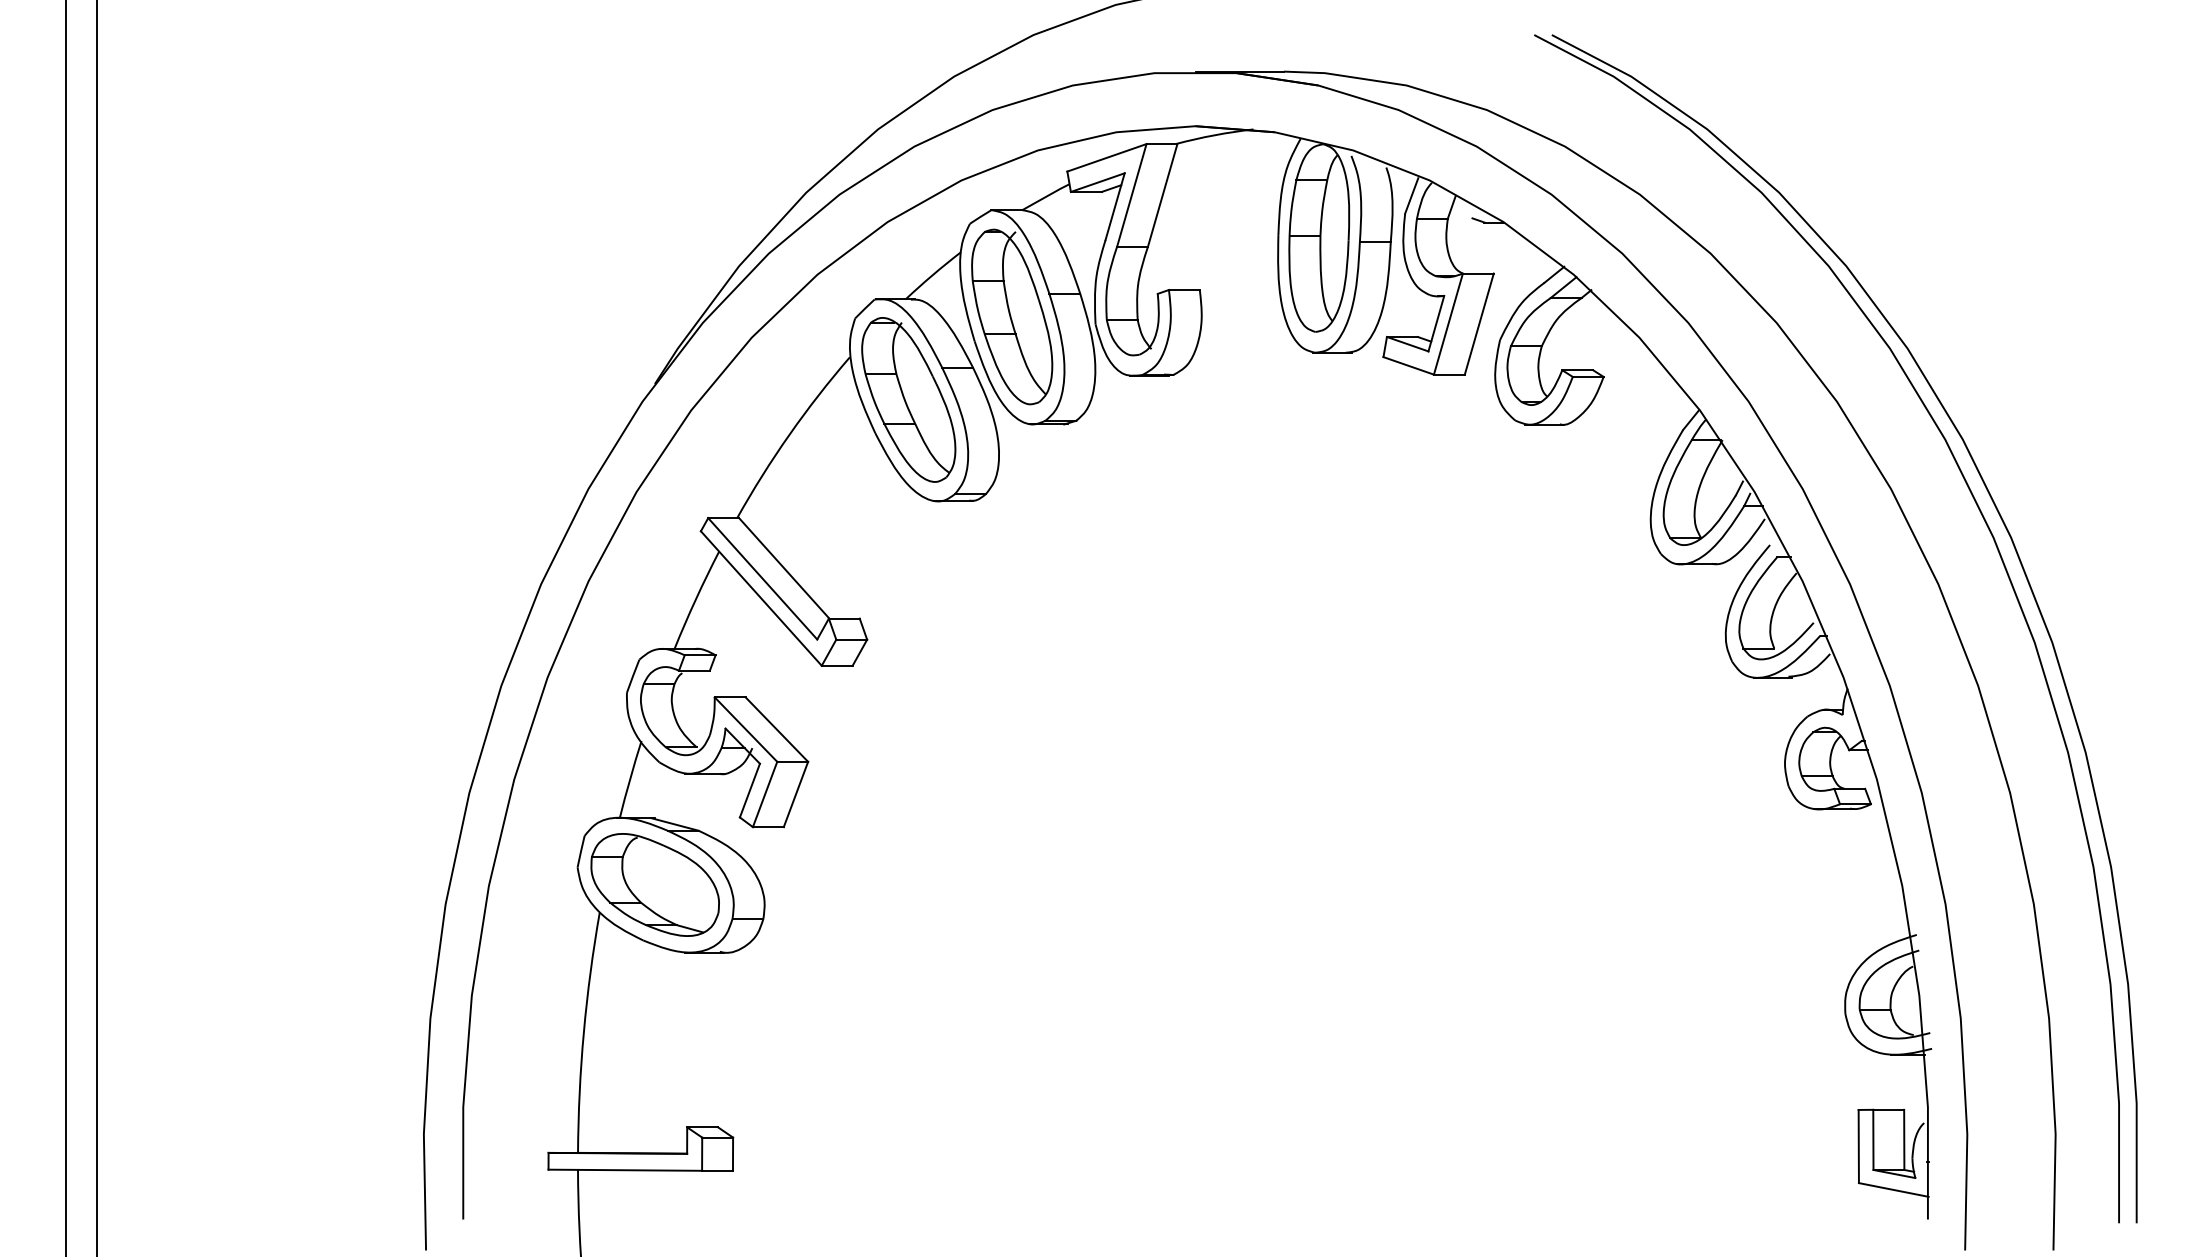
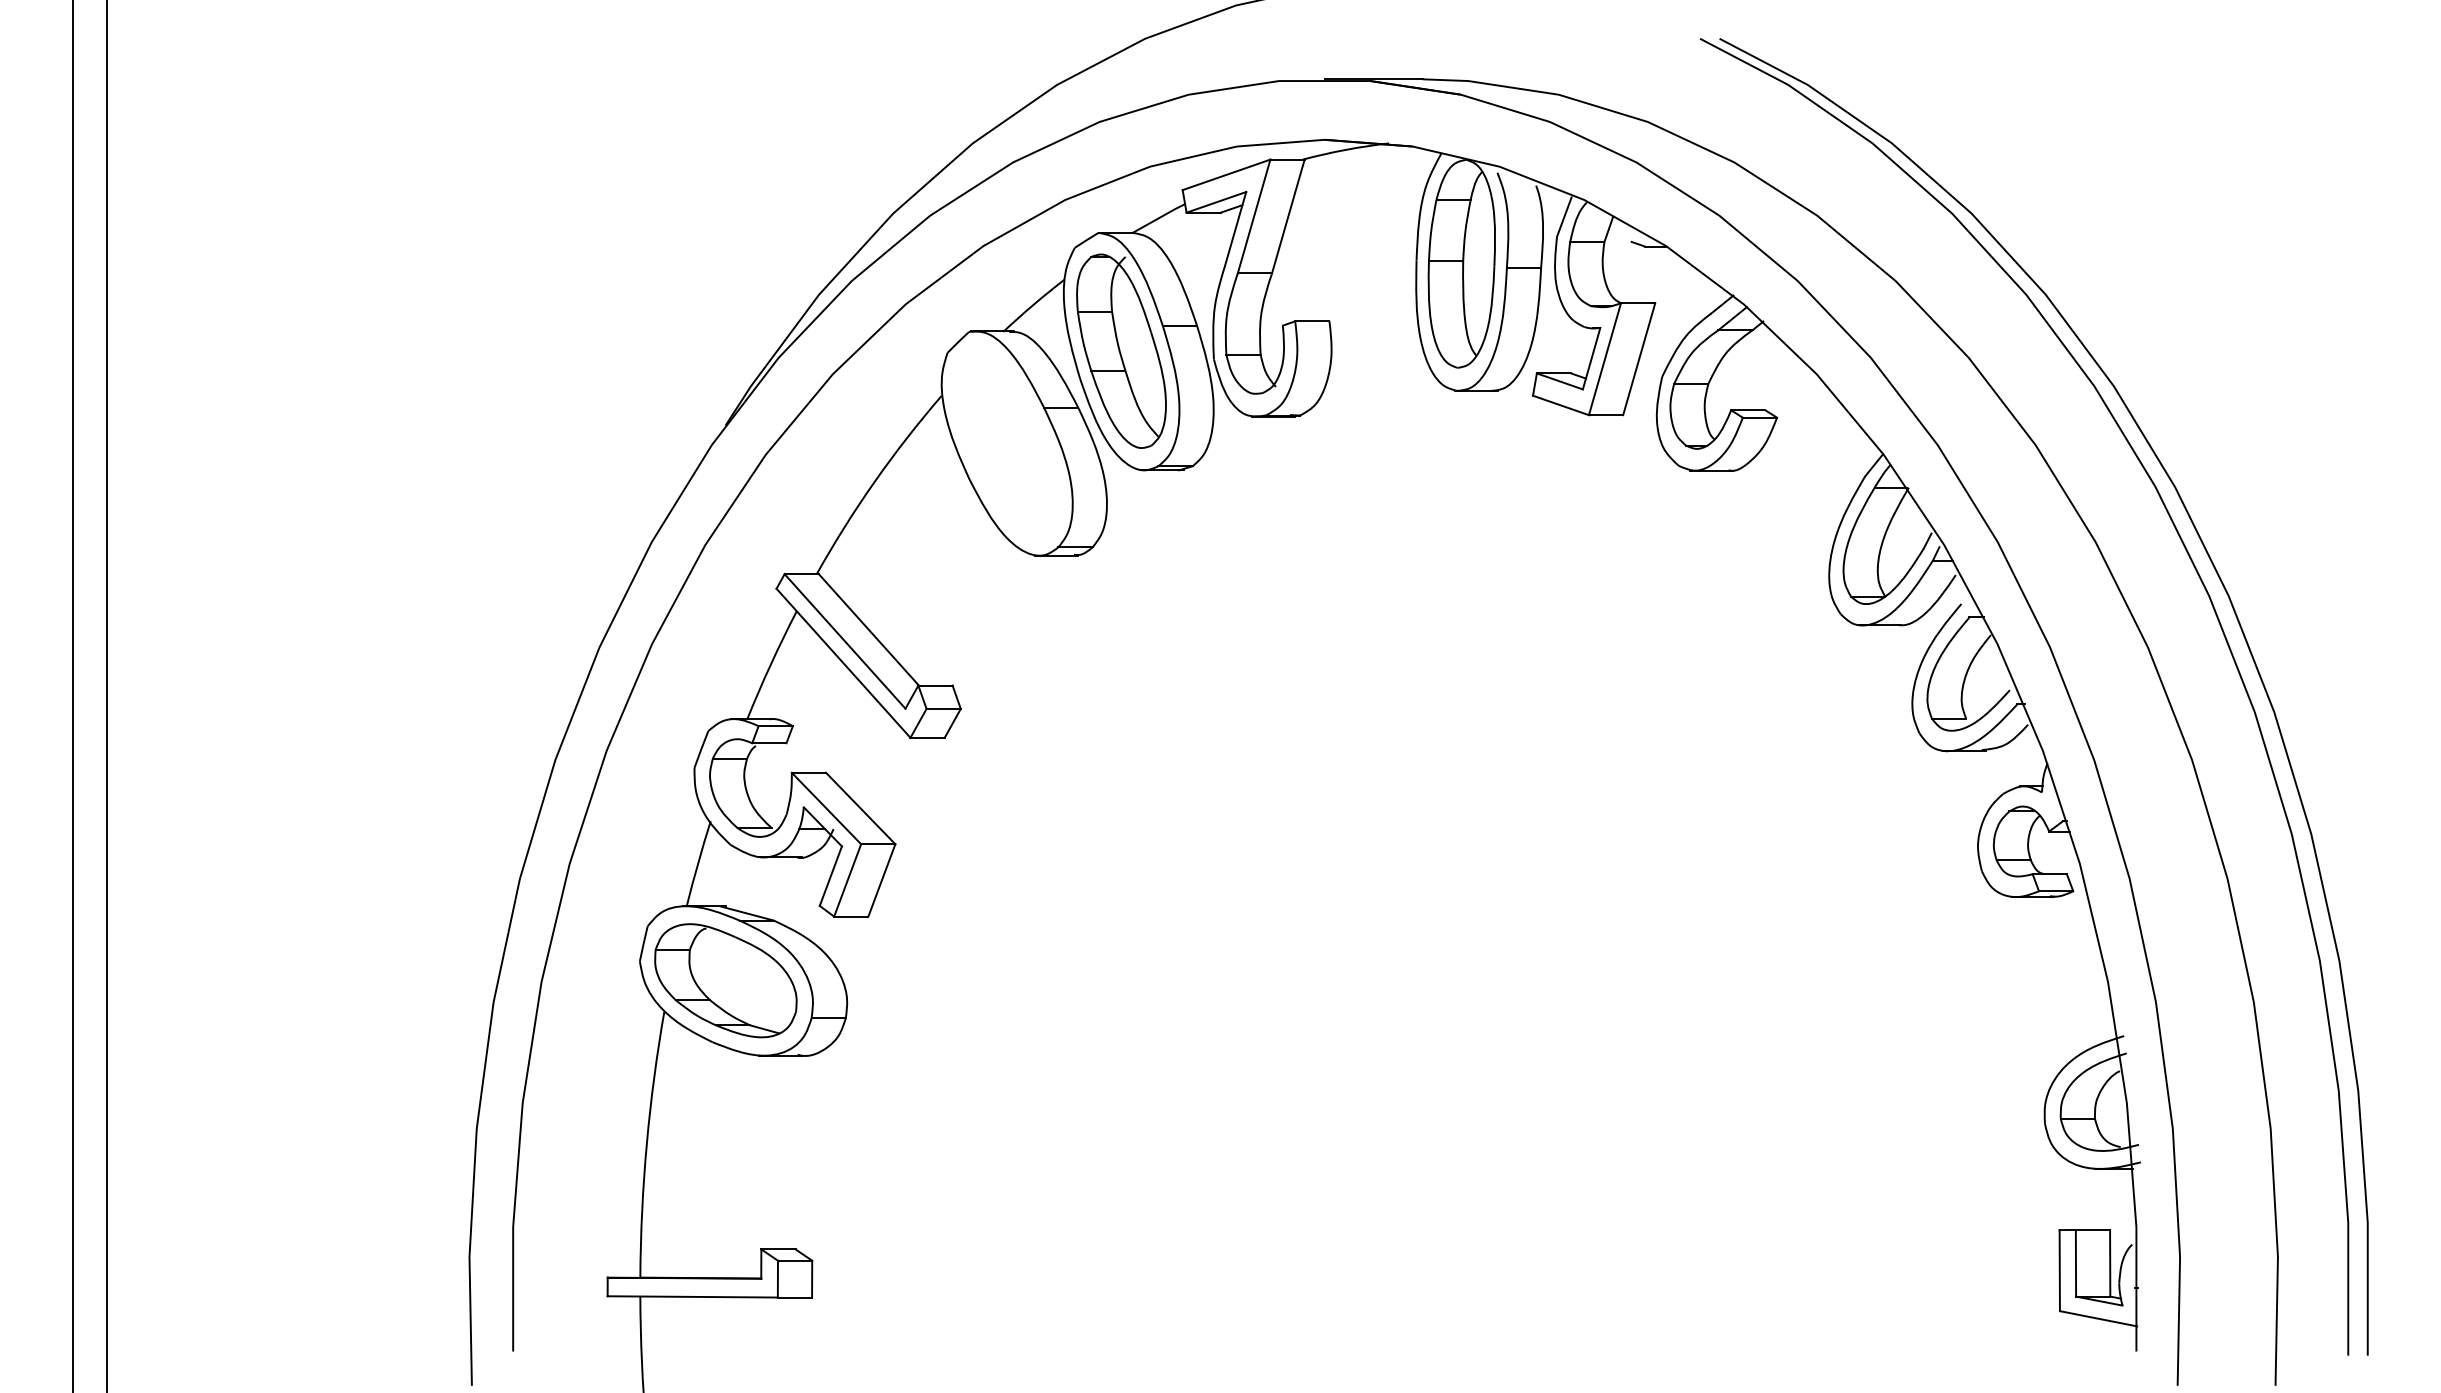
part: (908, 399) -> (1006, 442), removed

